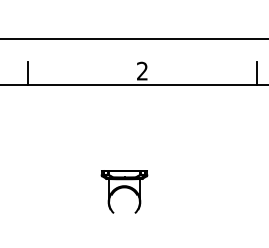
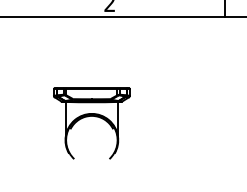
part: (124, 191) -> (91, 123), size x1.67

